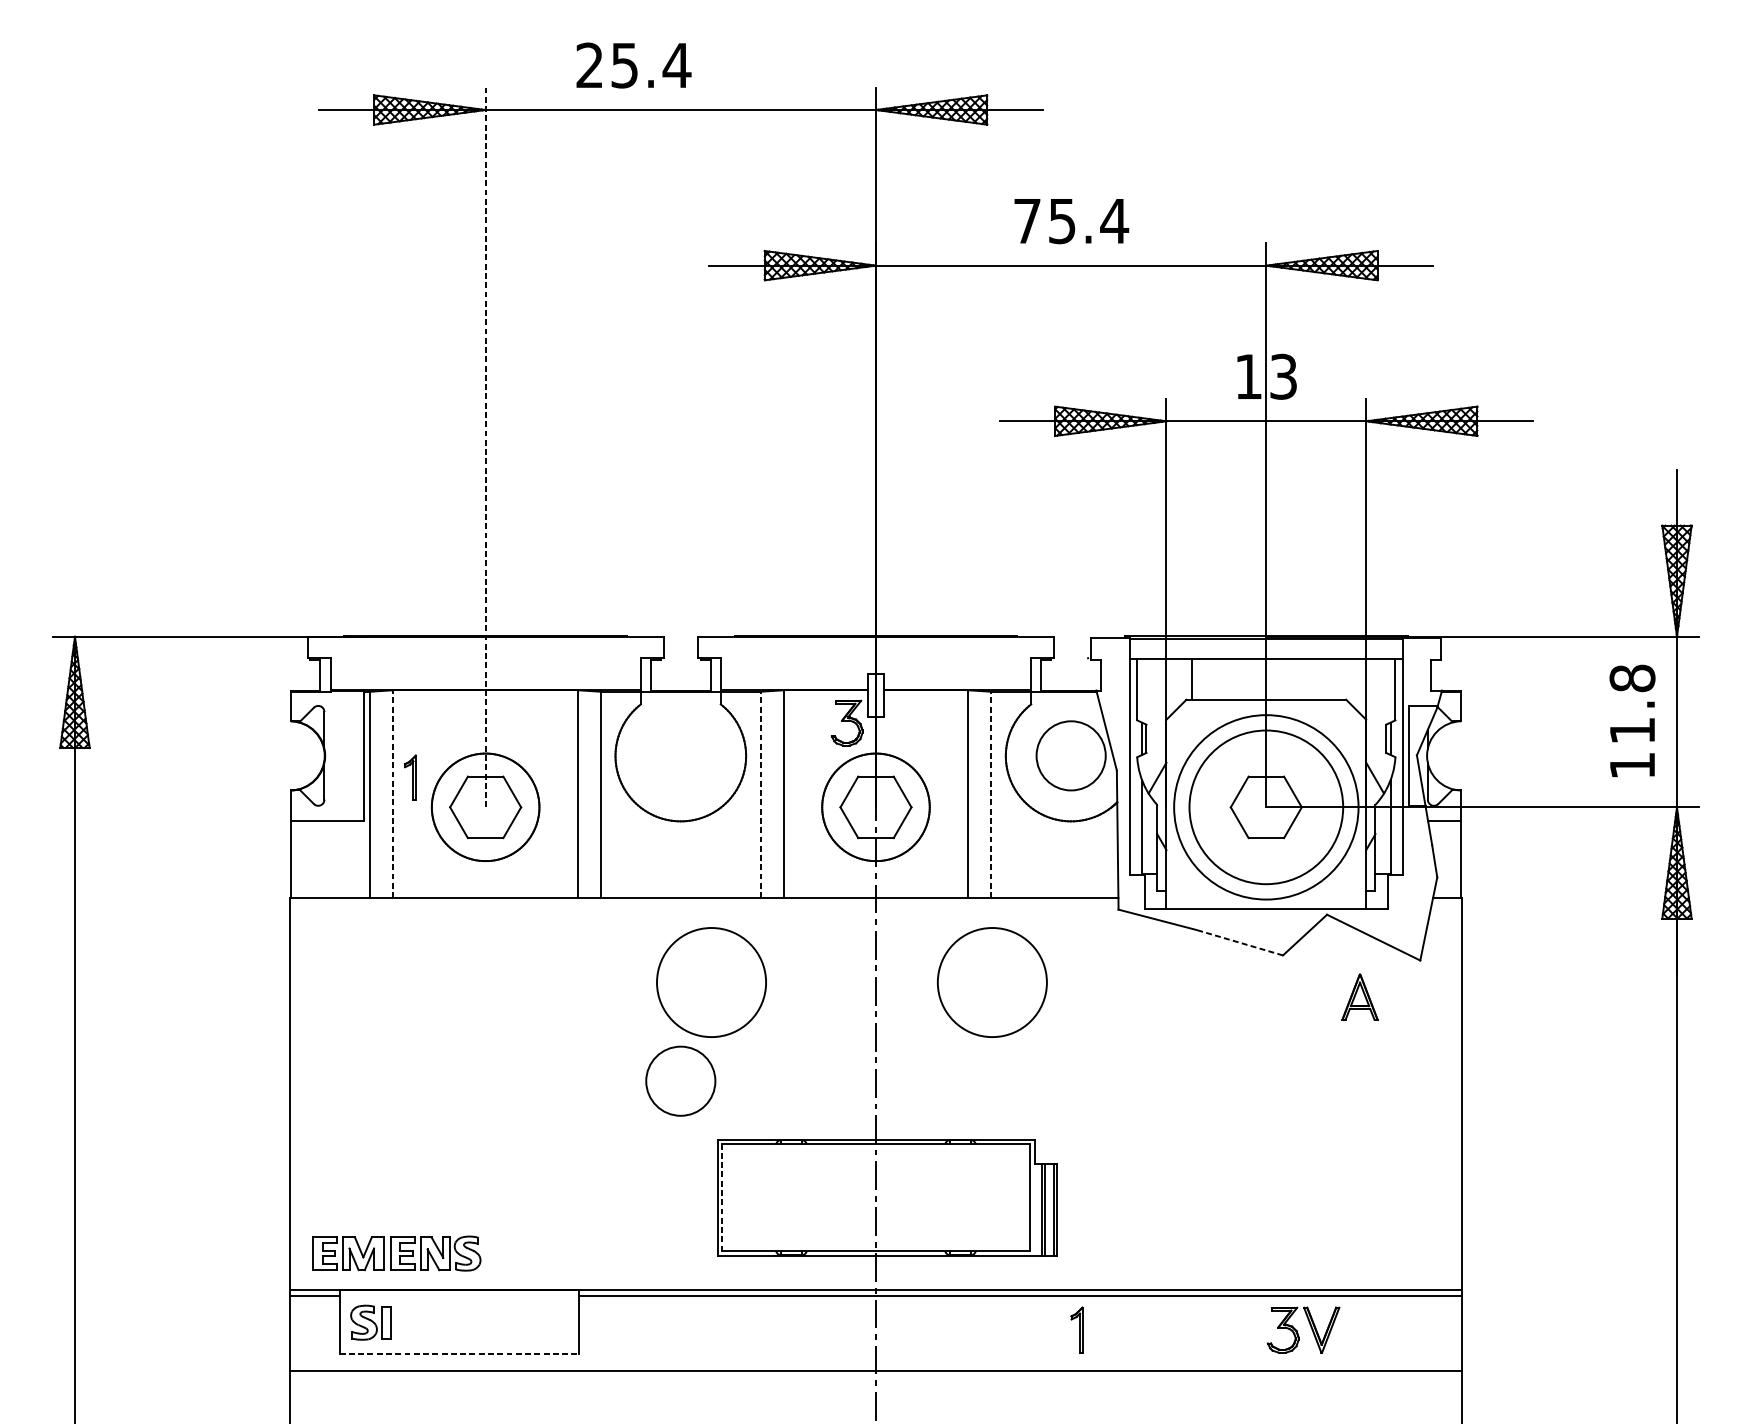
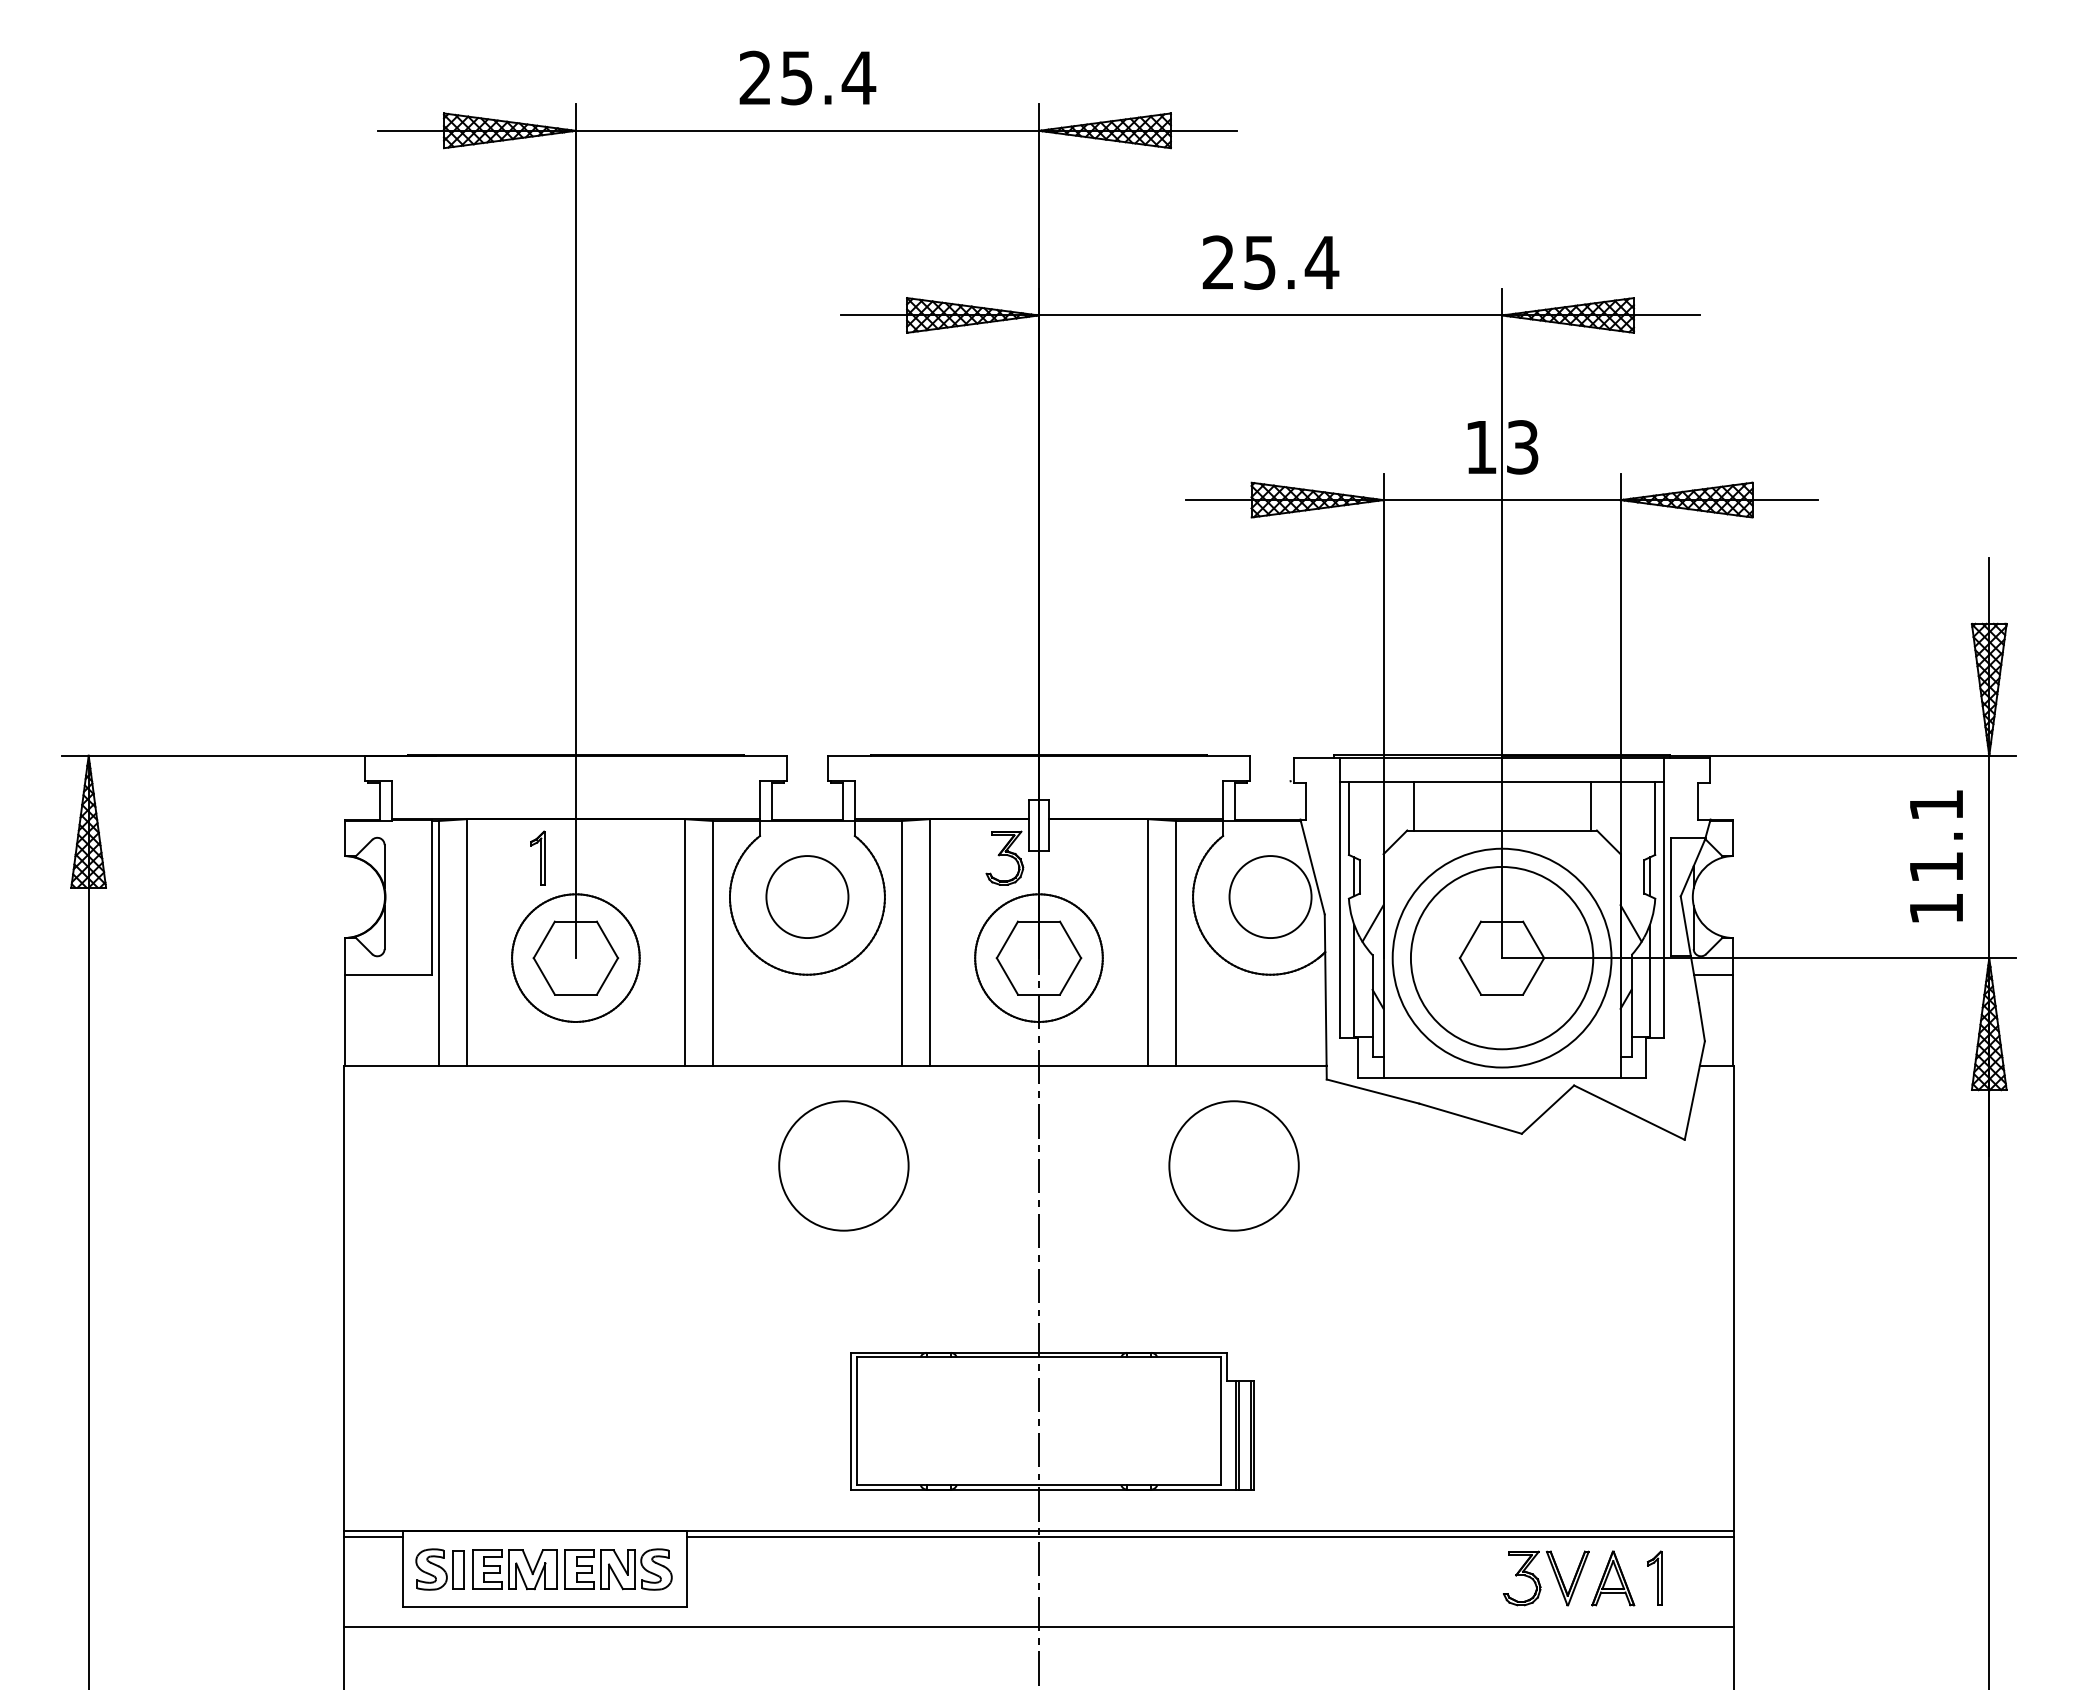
text: (633, 65) -> (807, 77), moved
text: (1026, 220) -> (1217, 261), 75.4 -> 25.4
line: (485, 447) -> (575, 531), dashed -> solid
text: (1632, 678) -> (1936, 805), 11.8 -> 11.1
line: (1340, 679) -> (1590, 806), added
part: (410, 777) -> (537, 857), moved
line: (393, 793) -> (466, 941), dashed -> solid
line: (760, 794) -> (902, 942), dashed -> solid
line: (991, 794) -> (1175, 942), dashed -> solid
line: (1239, 942) -> (1470, 1118), dashed -> solid
circle: (991, 982) -> (1233, 1165), moved
part: (1360, 997) -> (1613, 1578), moved
circle: (680, 1080) -> (807, 896), moved
line: (722, 1197) -> (856, 1421), dashed -> solid
part: (396, 1253) -> (572, 1569), moved
part: (1077, 1329) -> (1654, 1577), moved
line: (460, 1354) -> (545, 1607), dashed -> solid

